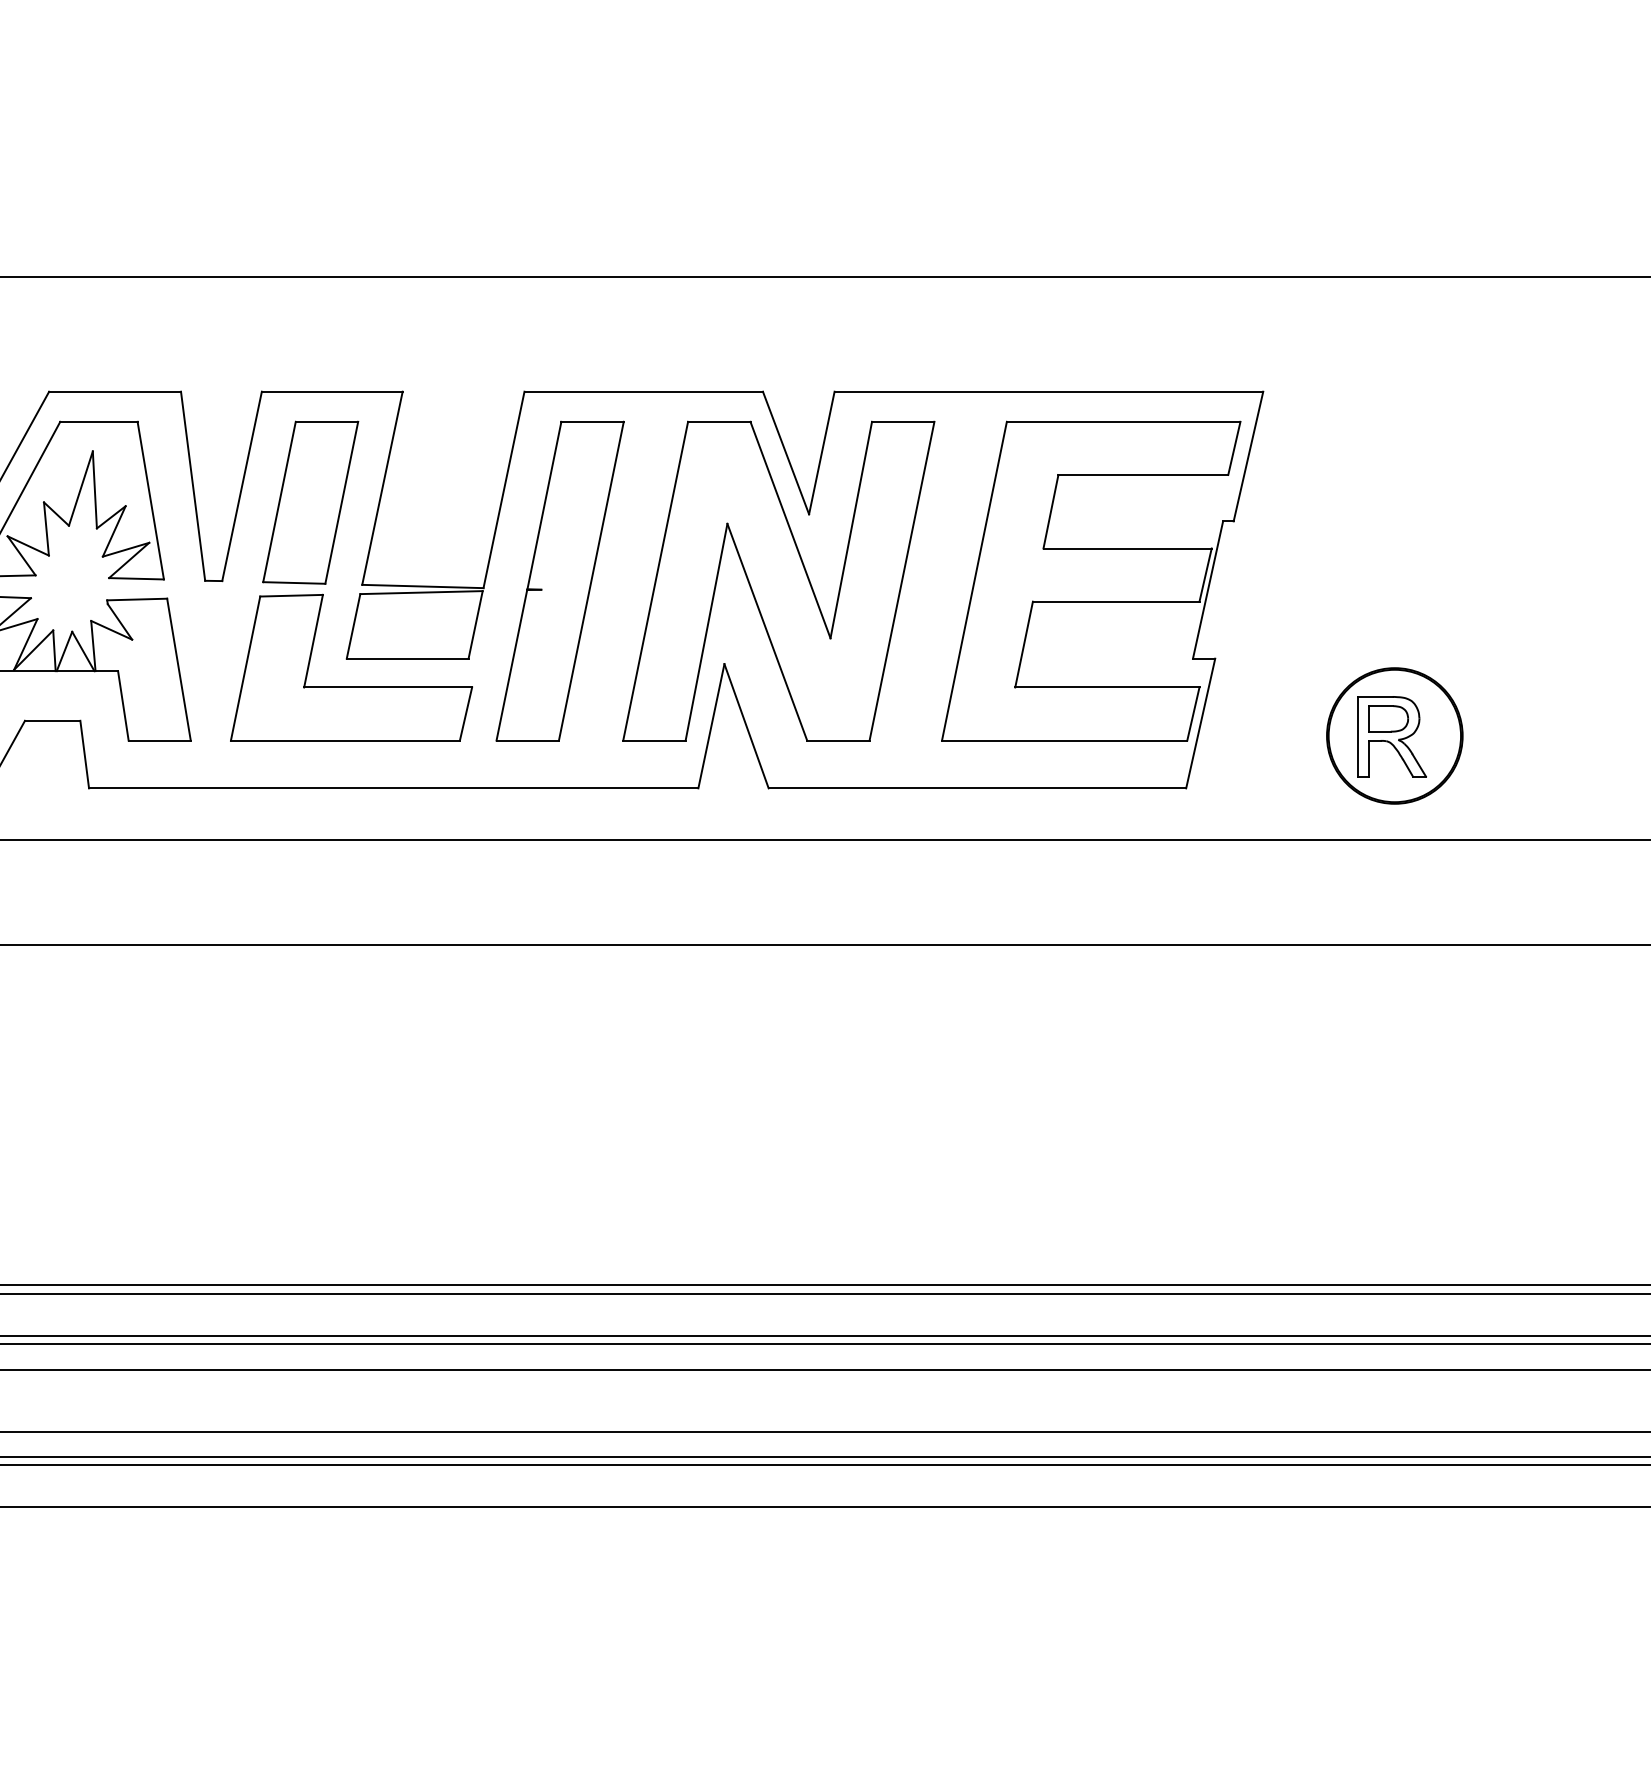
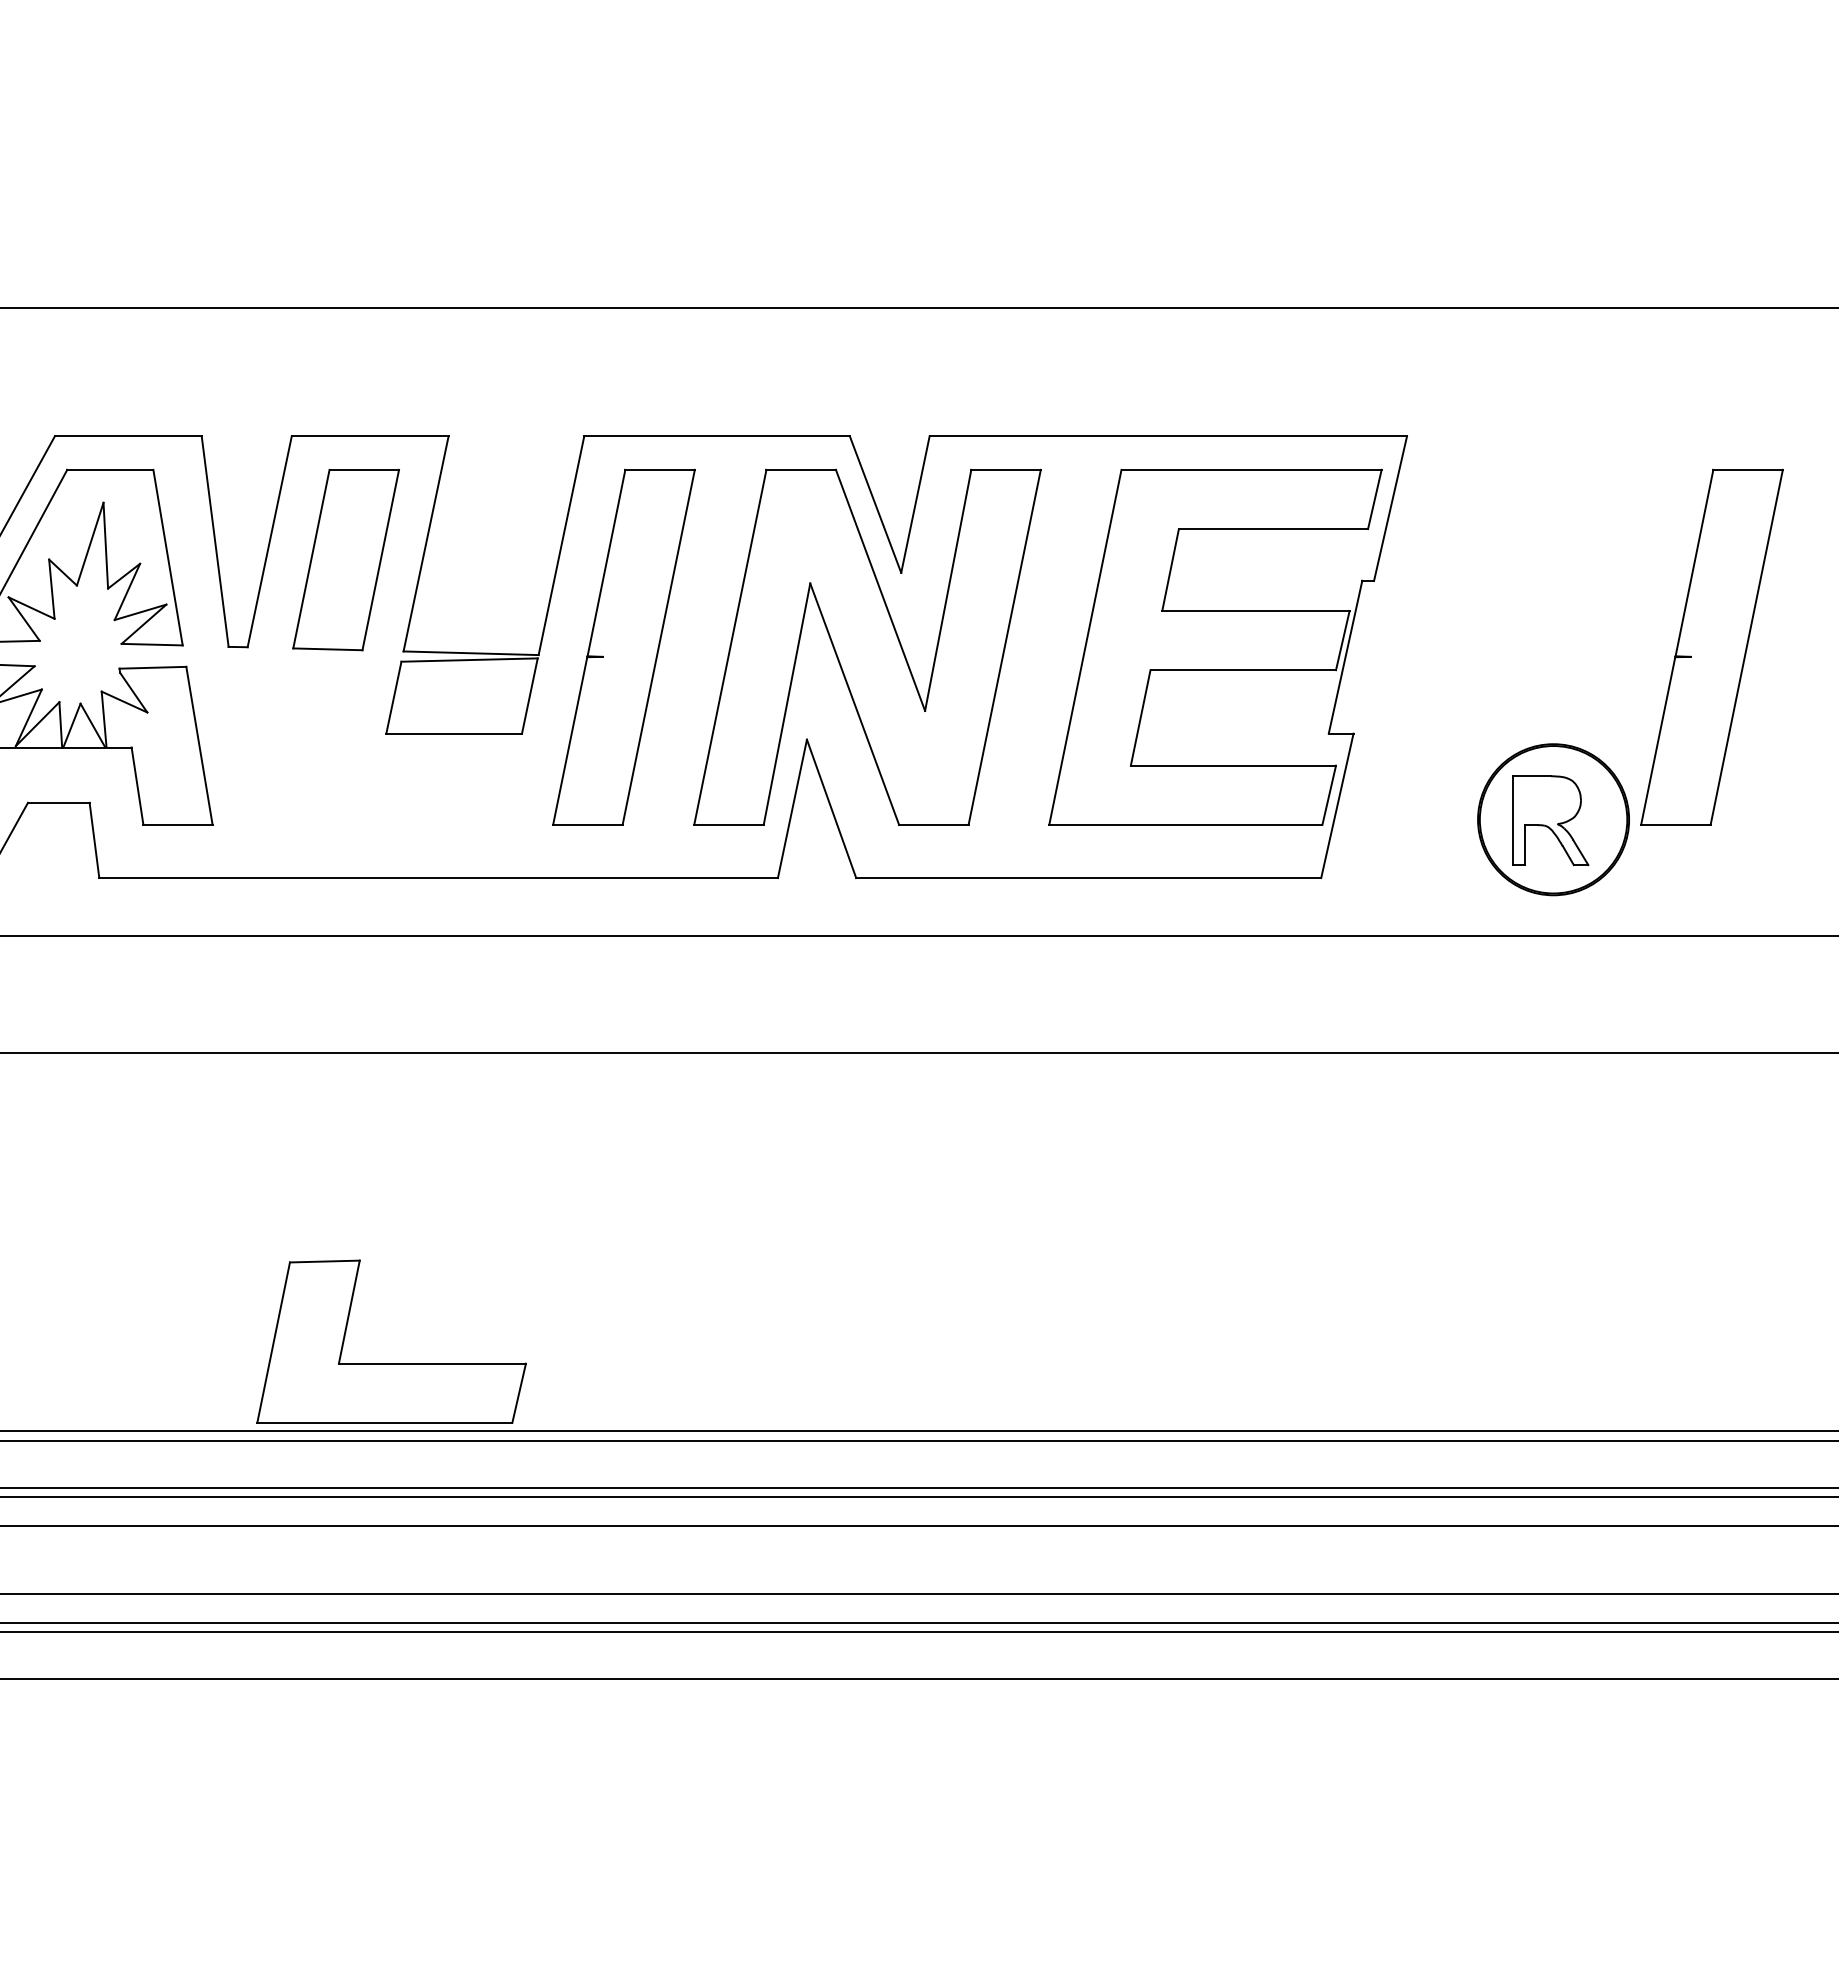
part: (1536, 580) -> (1711, 646), added
part: (351, 687) -> (391, 1363), moved
part: (1388, 718) -> (1546, 800), removed

